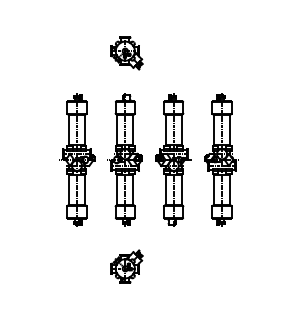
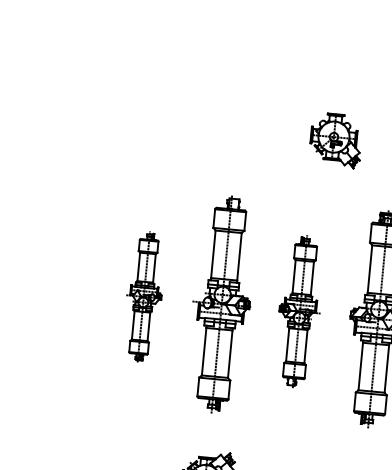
part: (126, 53) -> (335, 141), moved
part: (77, 159) -> (144, 296), size x0.6
part: (173, 159) -> (299, 310), size x0.7

